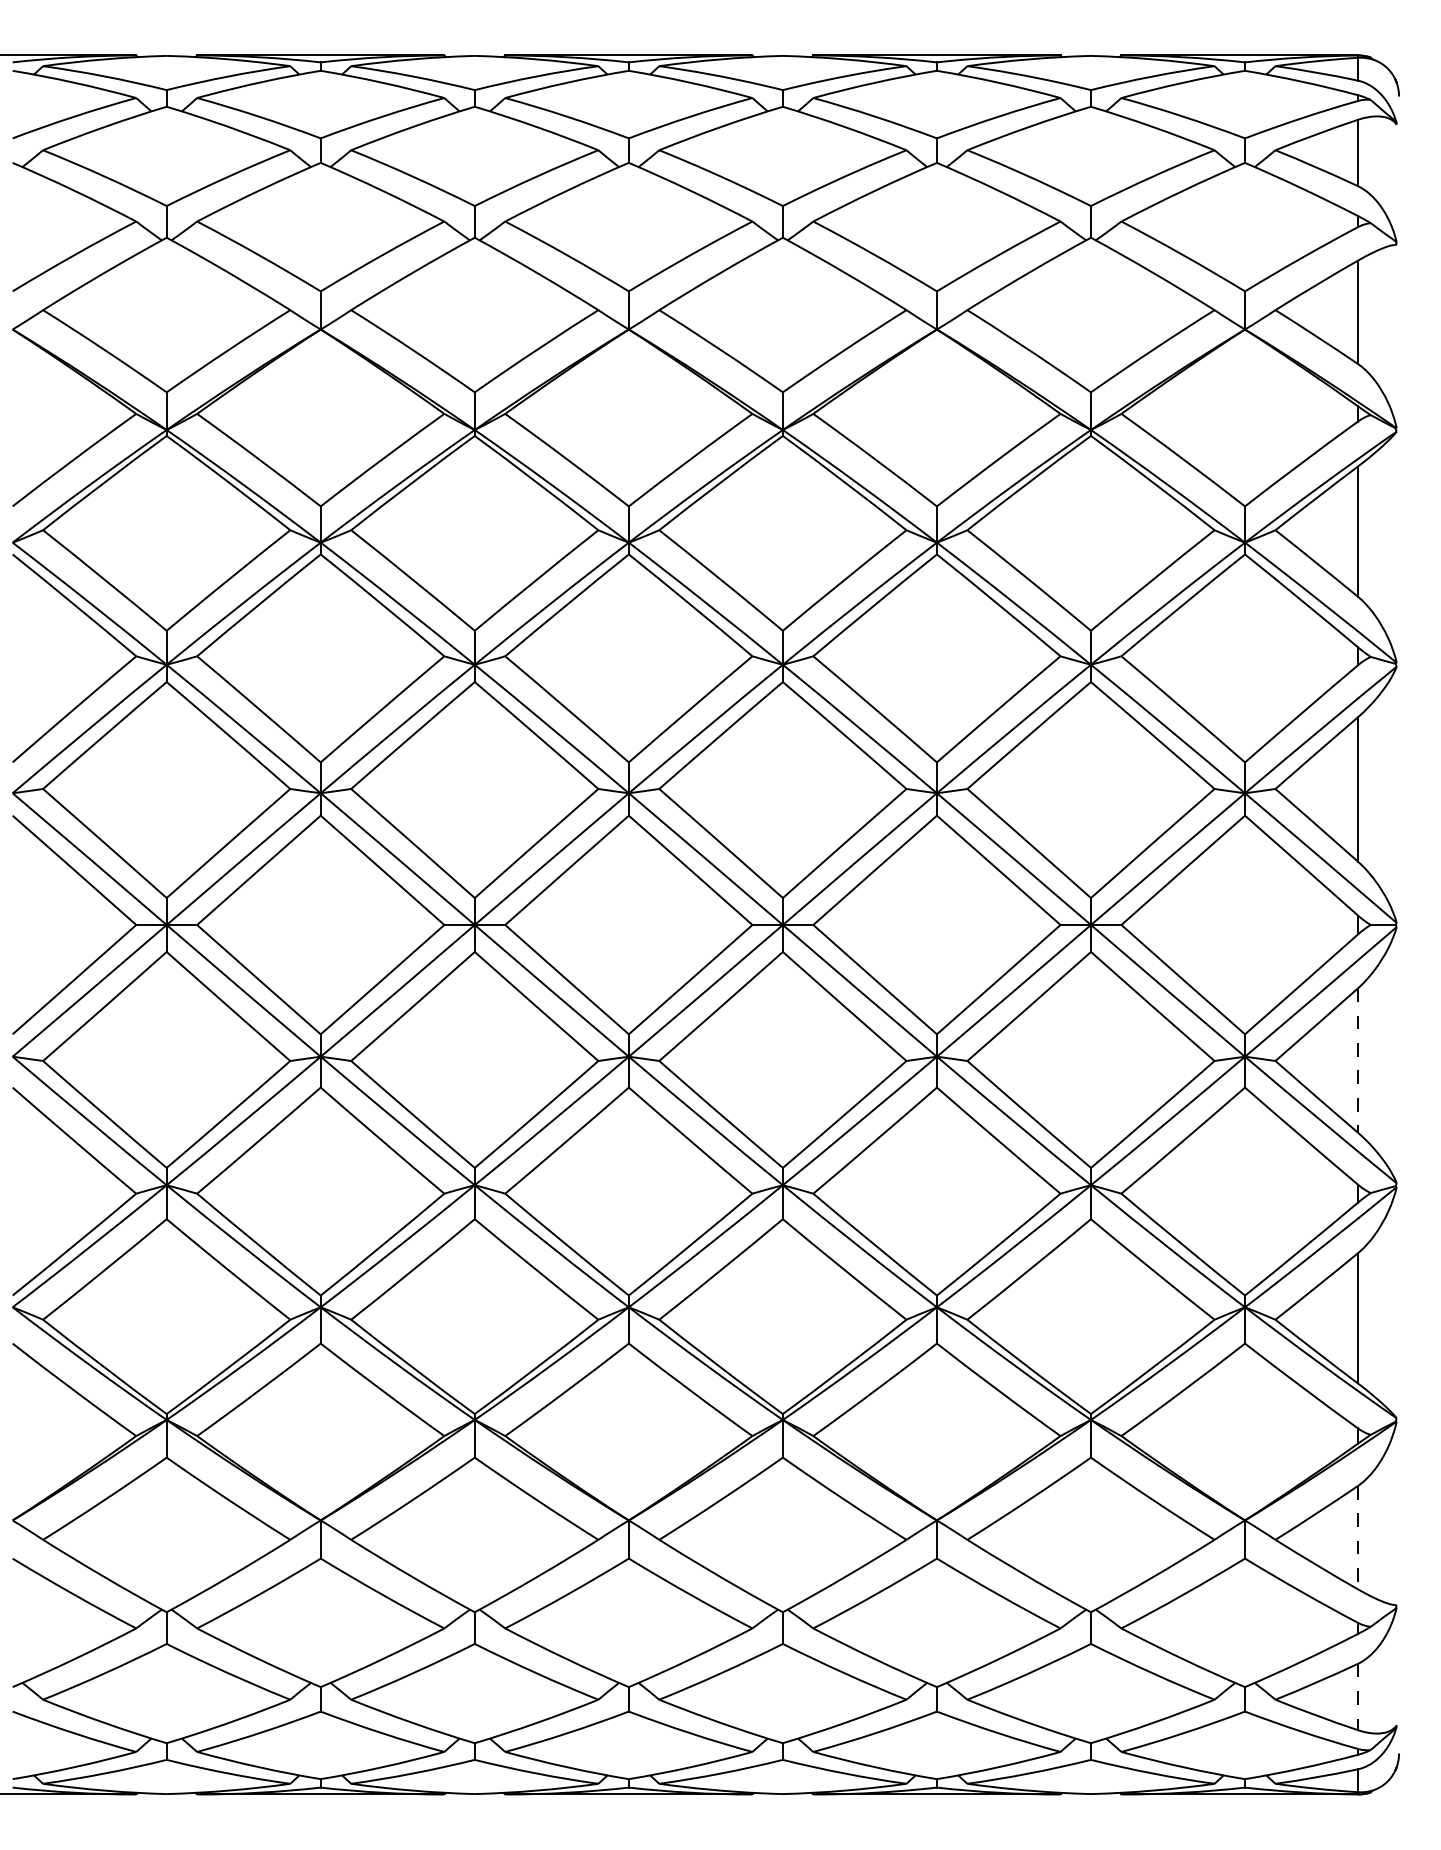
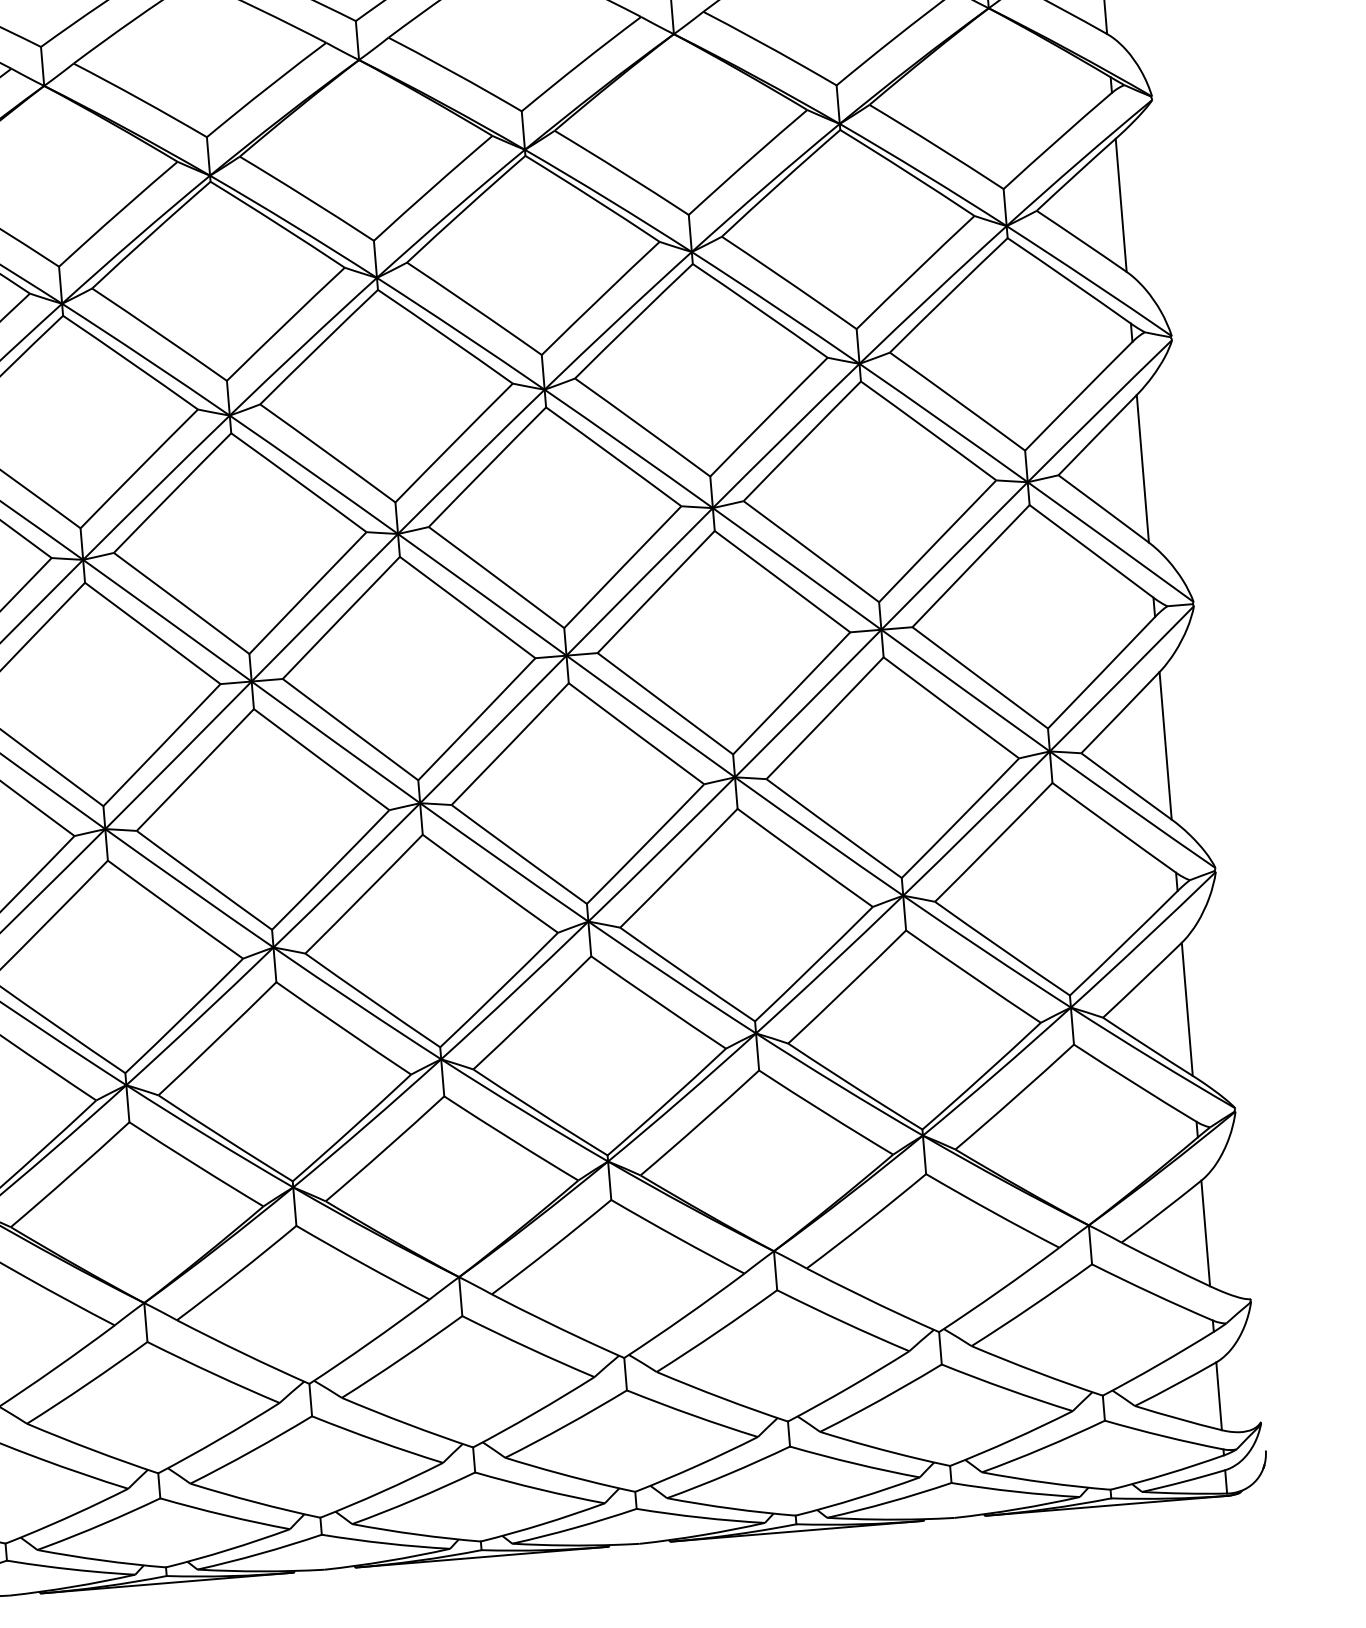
line: (1358, 1061) -> (1166, 746), dashed -> solid
line: (1358, 1537) -> (1206, 1233), dashed -> solid
line: (1358, 1697) -> (1219, 1396), dashed -> solid

